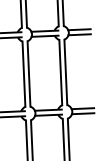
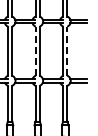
line: (66, 71) -> (67, 50), solid -> dashed
line: (23, 73) -> (35, 50), solid -> dashed

